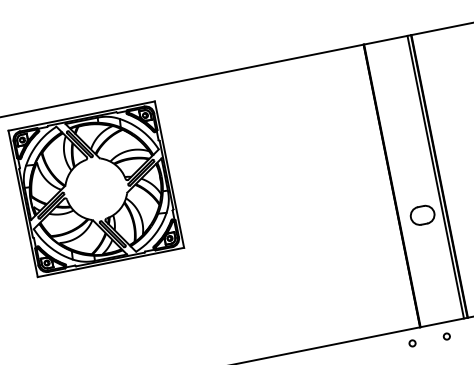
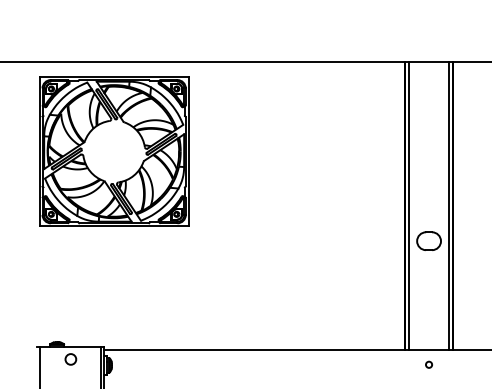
line: (395, 185) -> (408, 206), added
circle: (411, 343) -> (393, 364), removed

